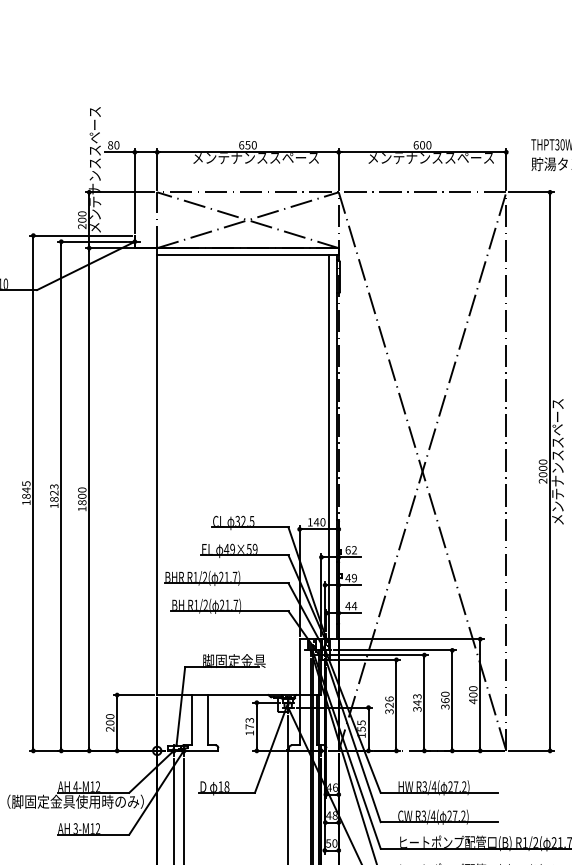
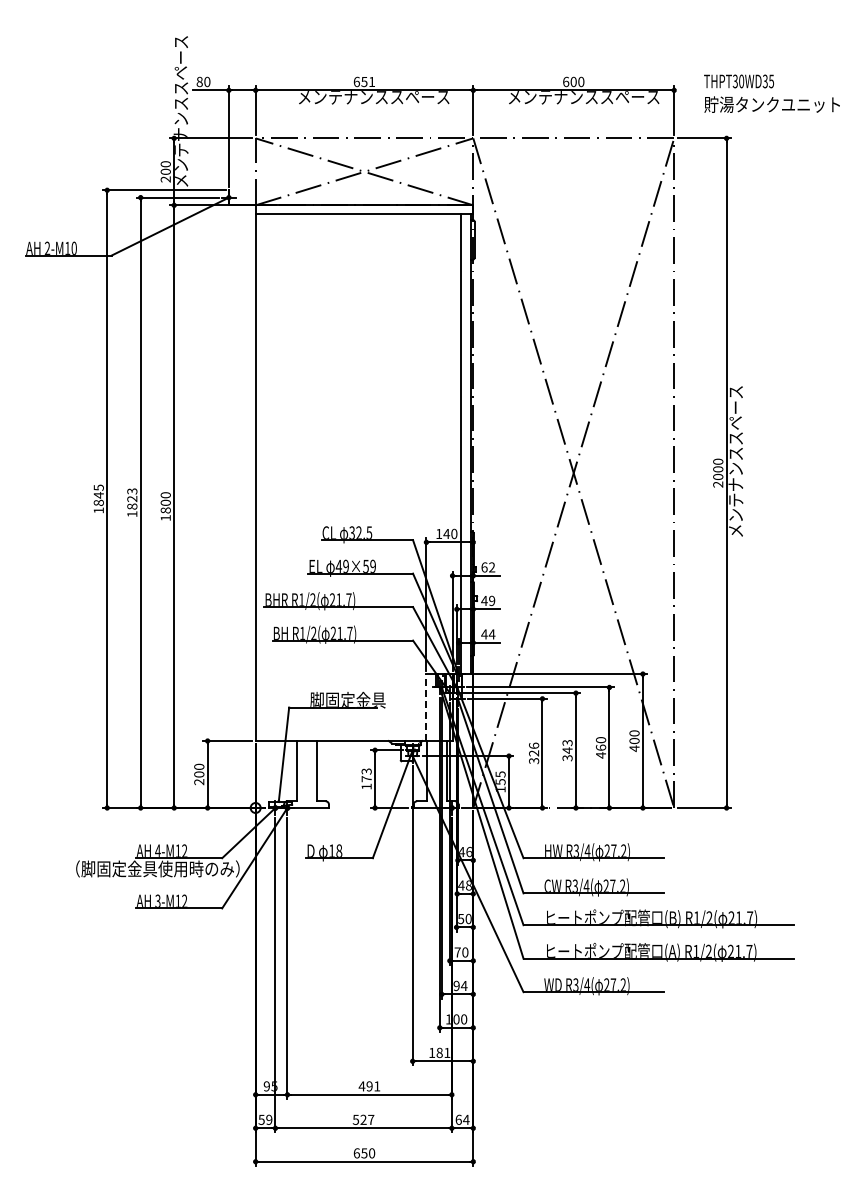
text: (254, 144) -> (372, 81), 650 -> 651
line: (299, 667) -> (426, 707), solid -> dashed
text: (444, 707) -> (600, 755), 360 -> 460

